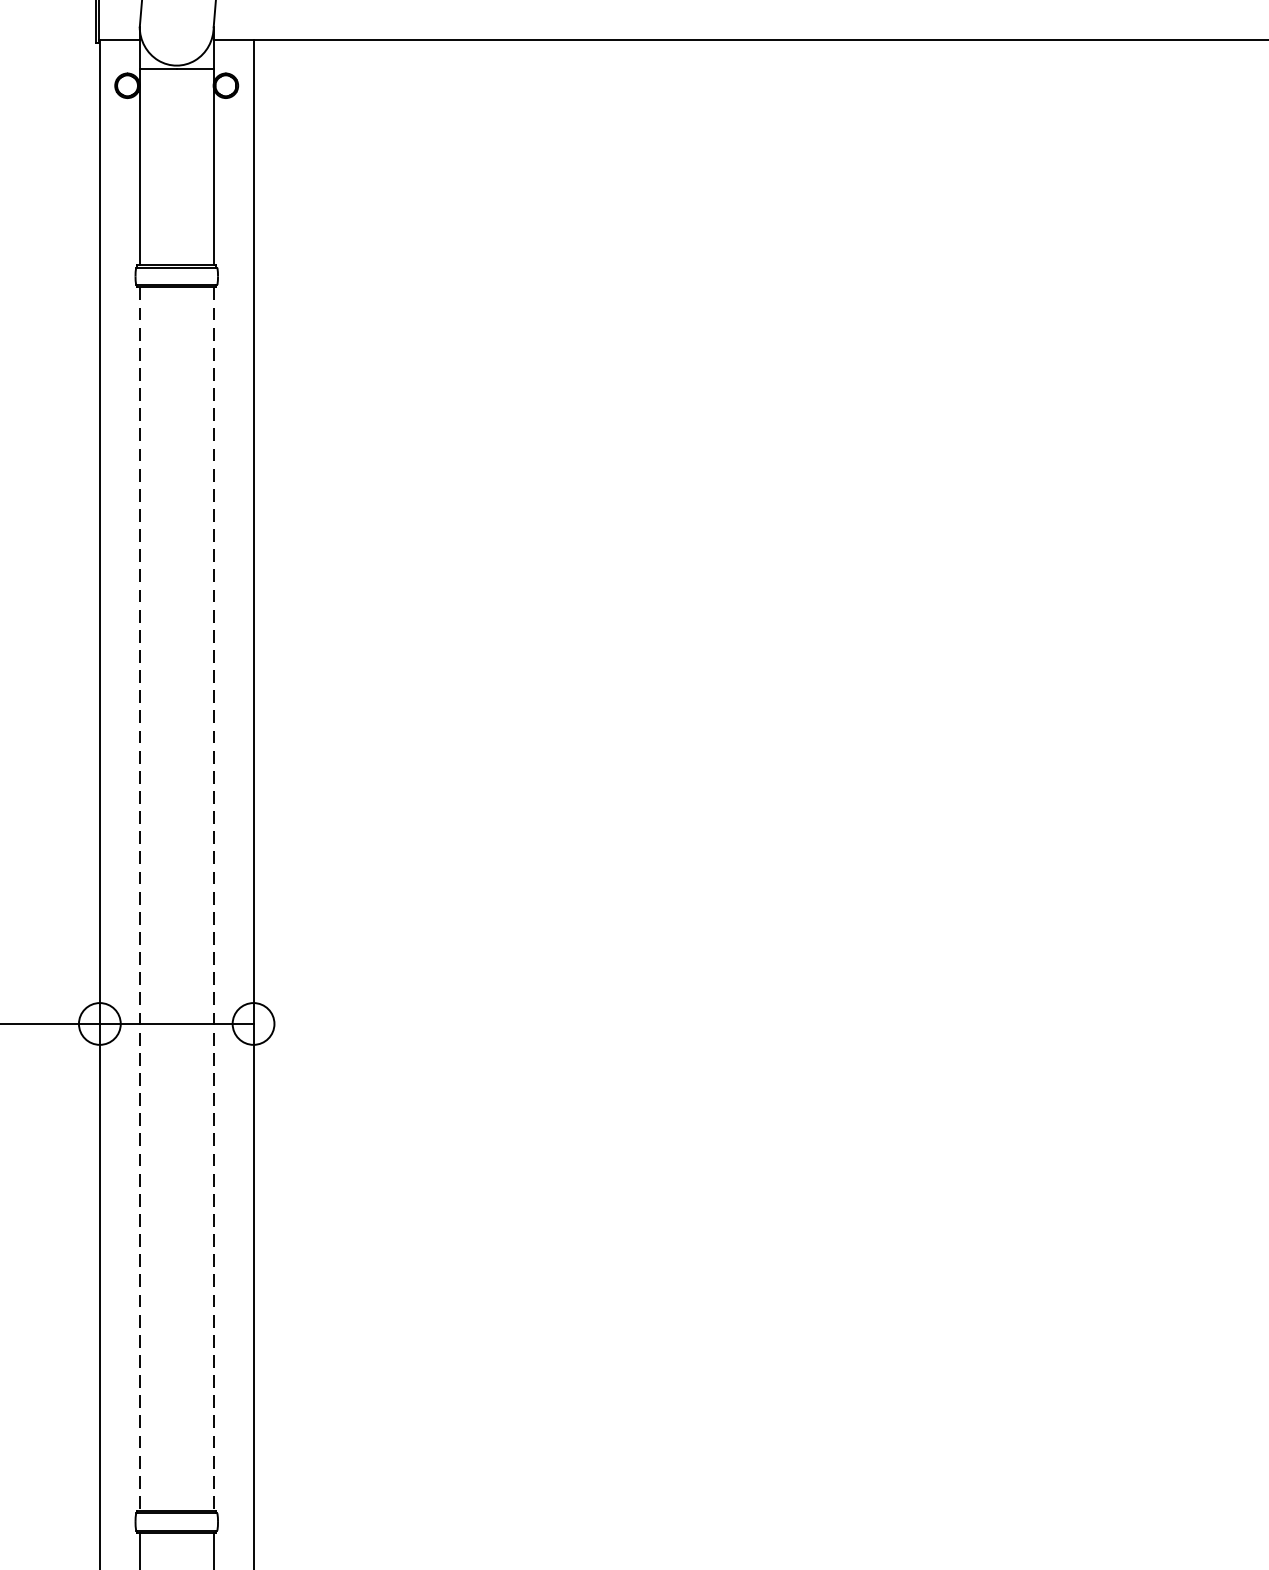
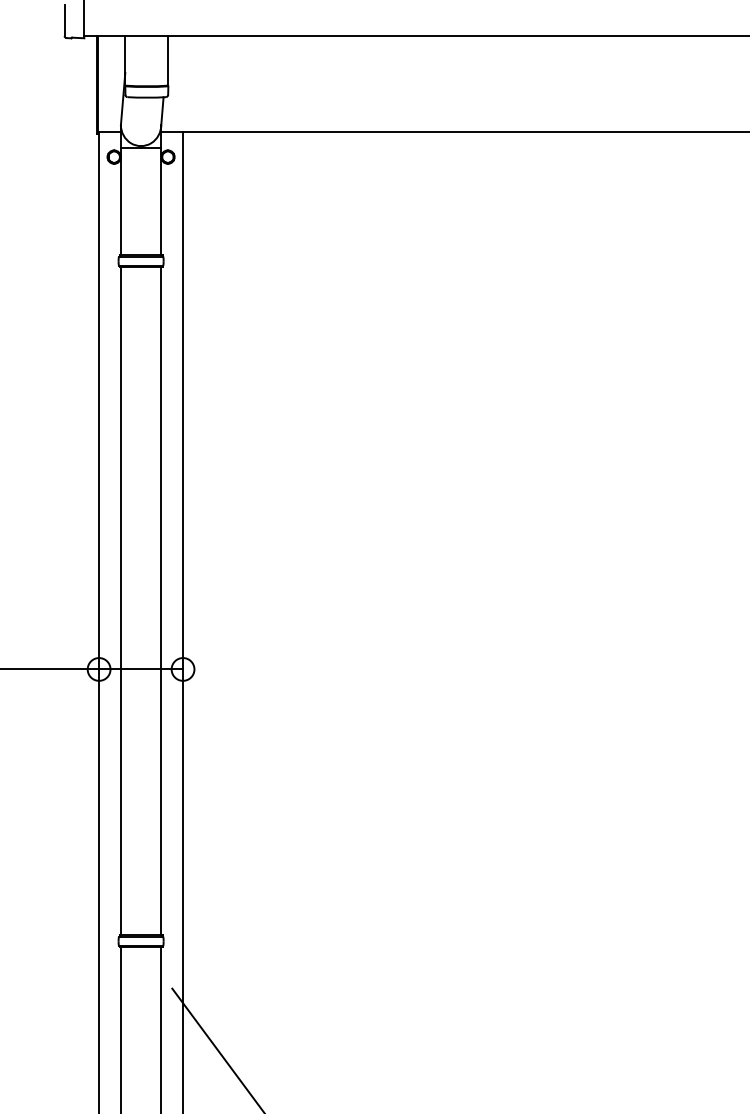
line: (139, 899) -> (120, 601), dashed -> solid
line: (214, 899) -> (161, 601), dashed -> solid

